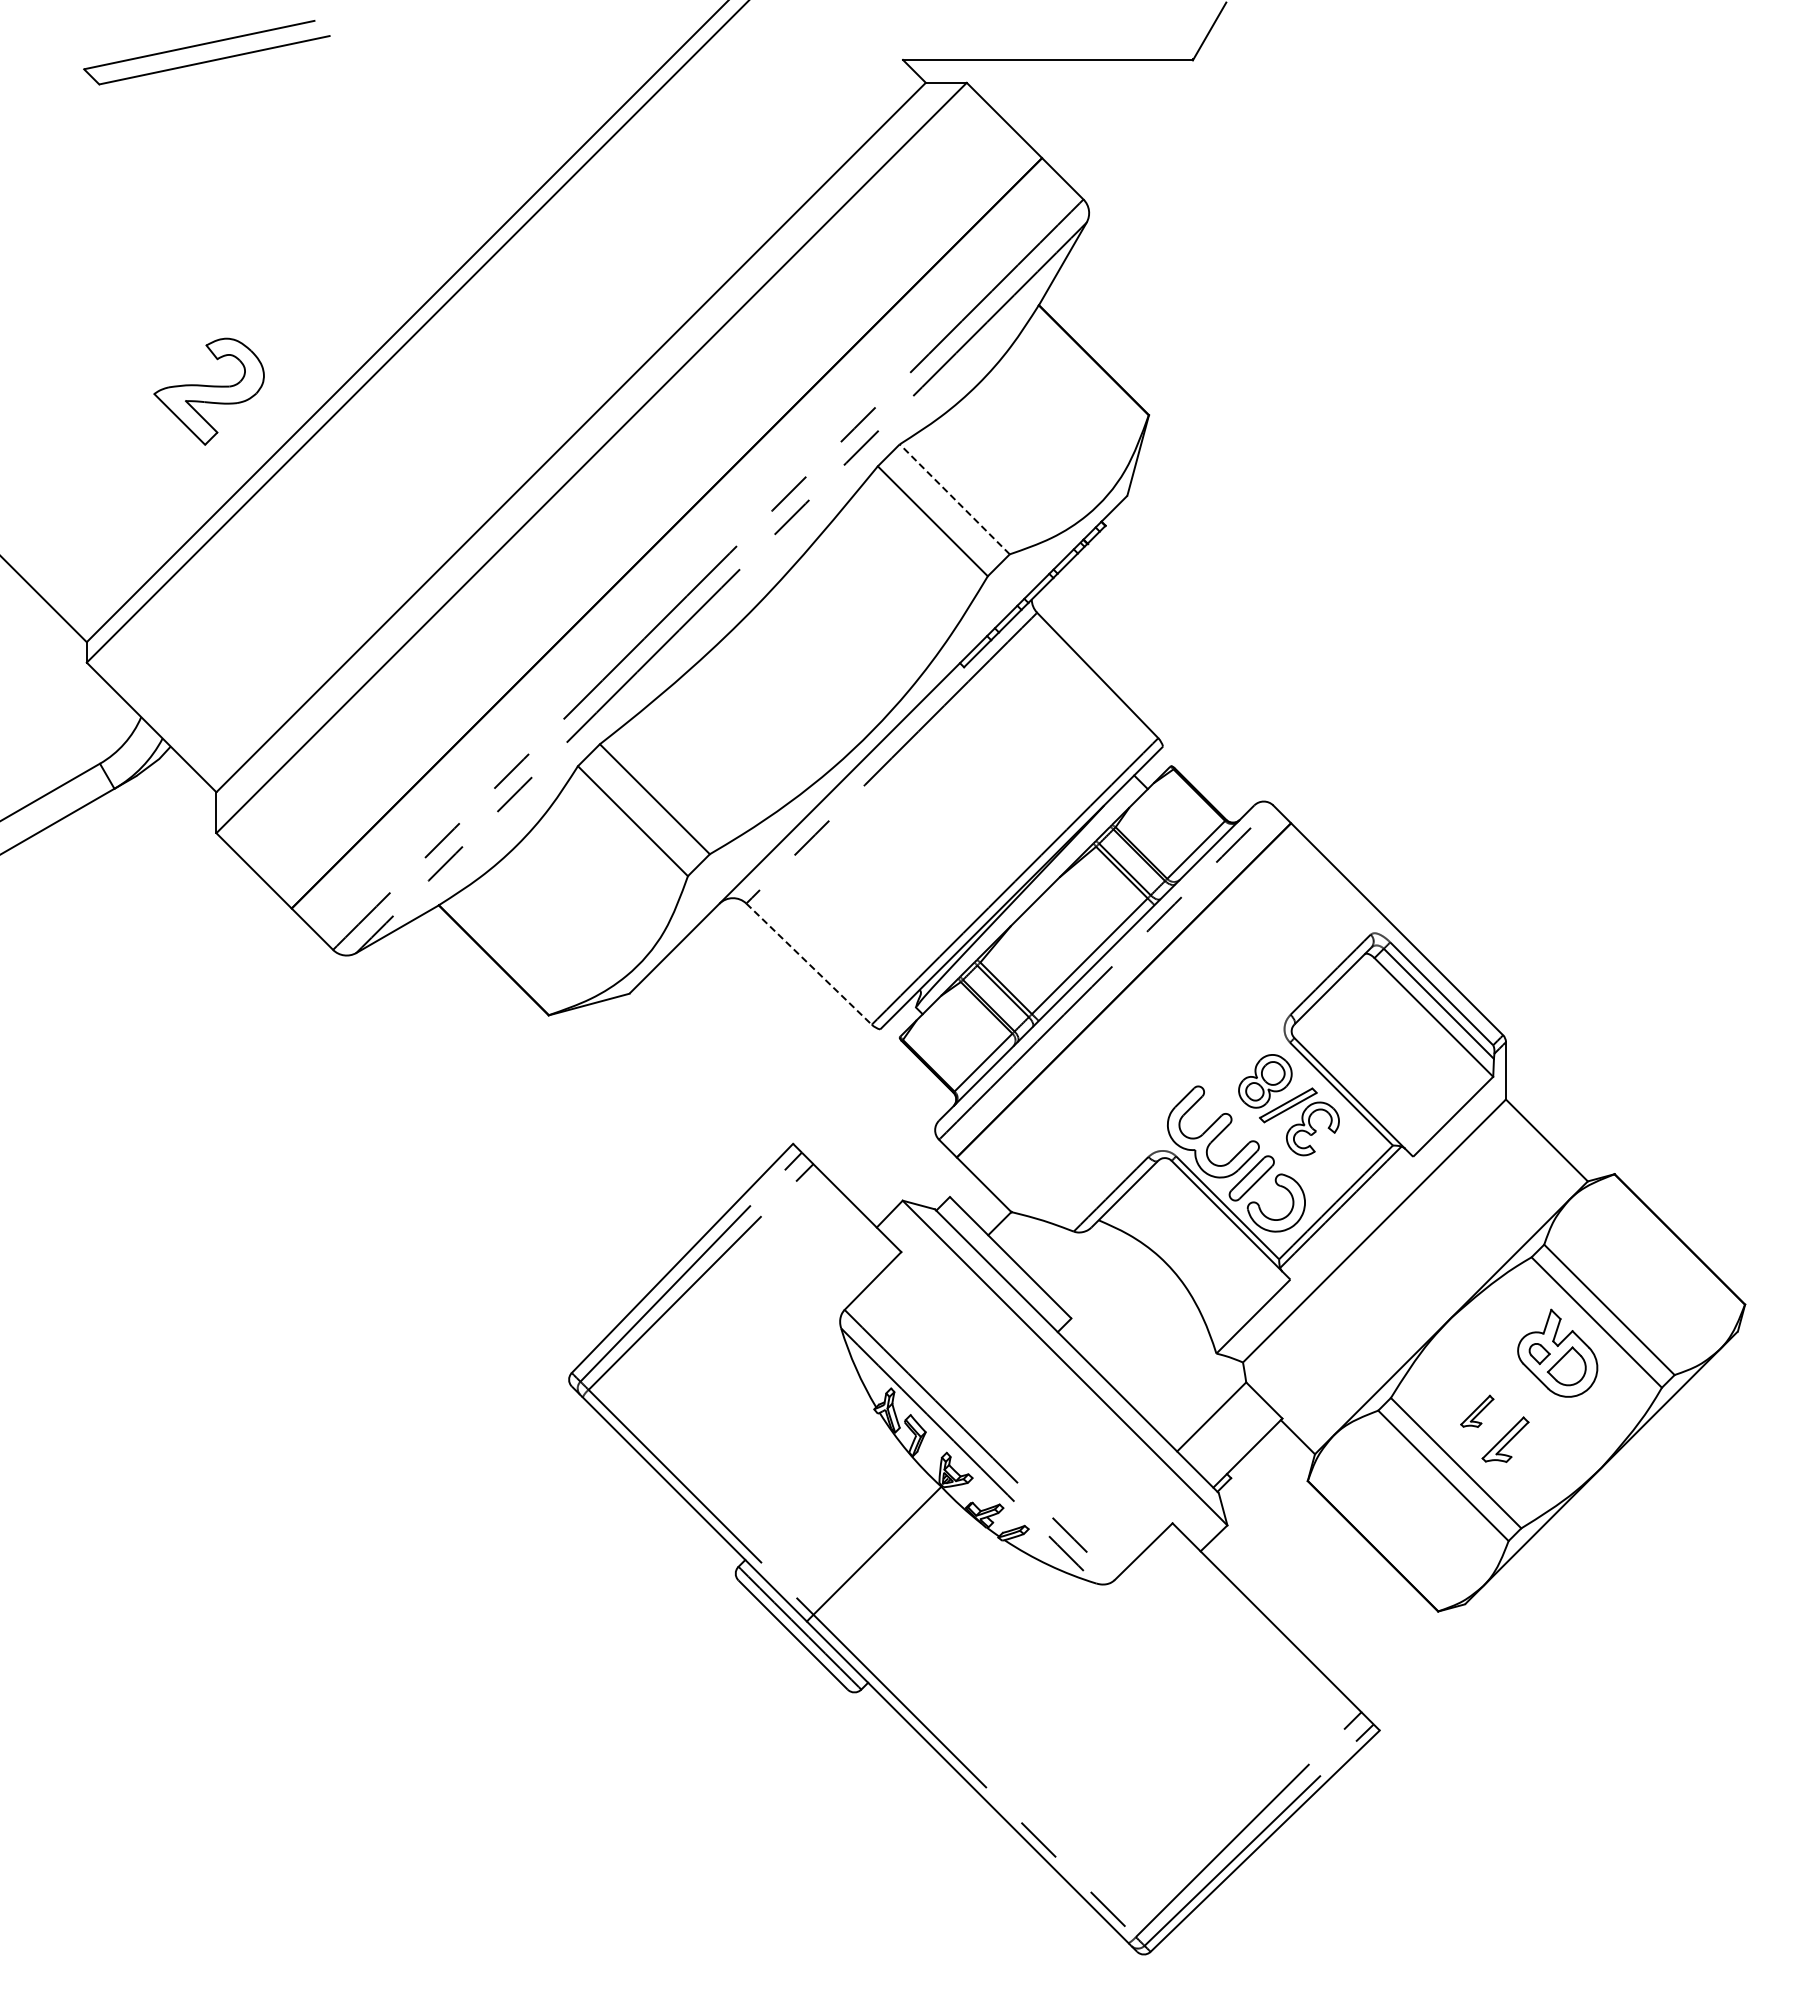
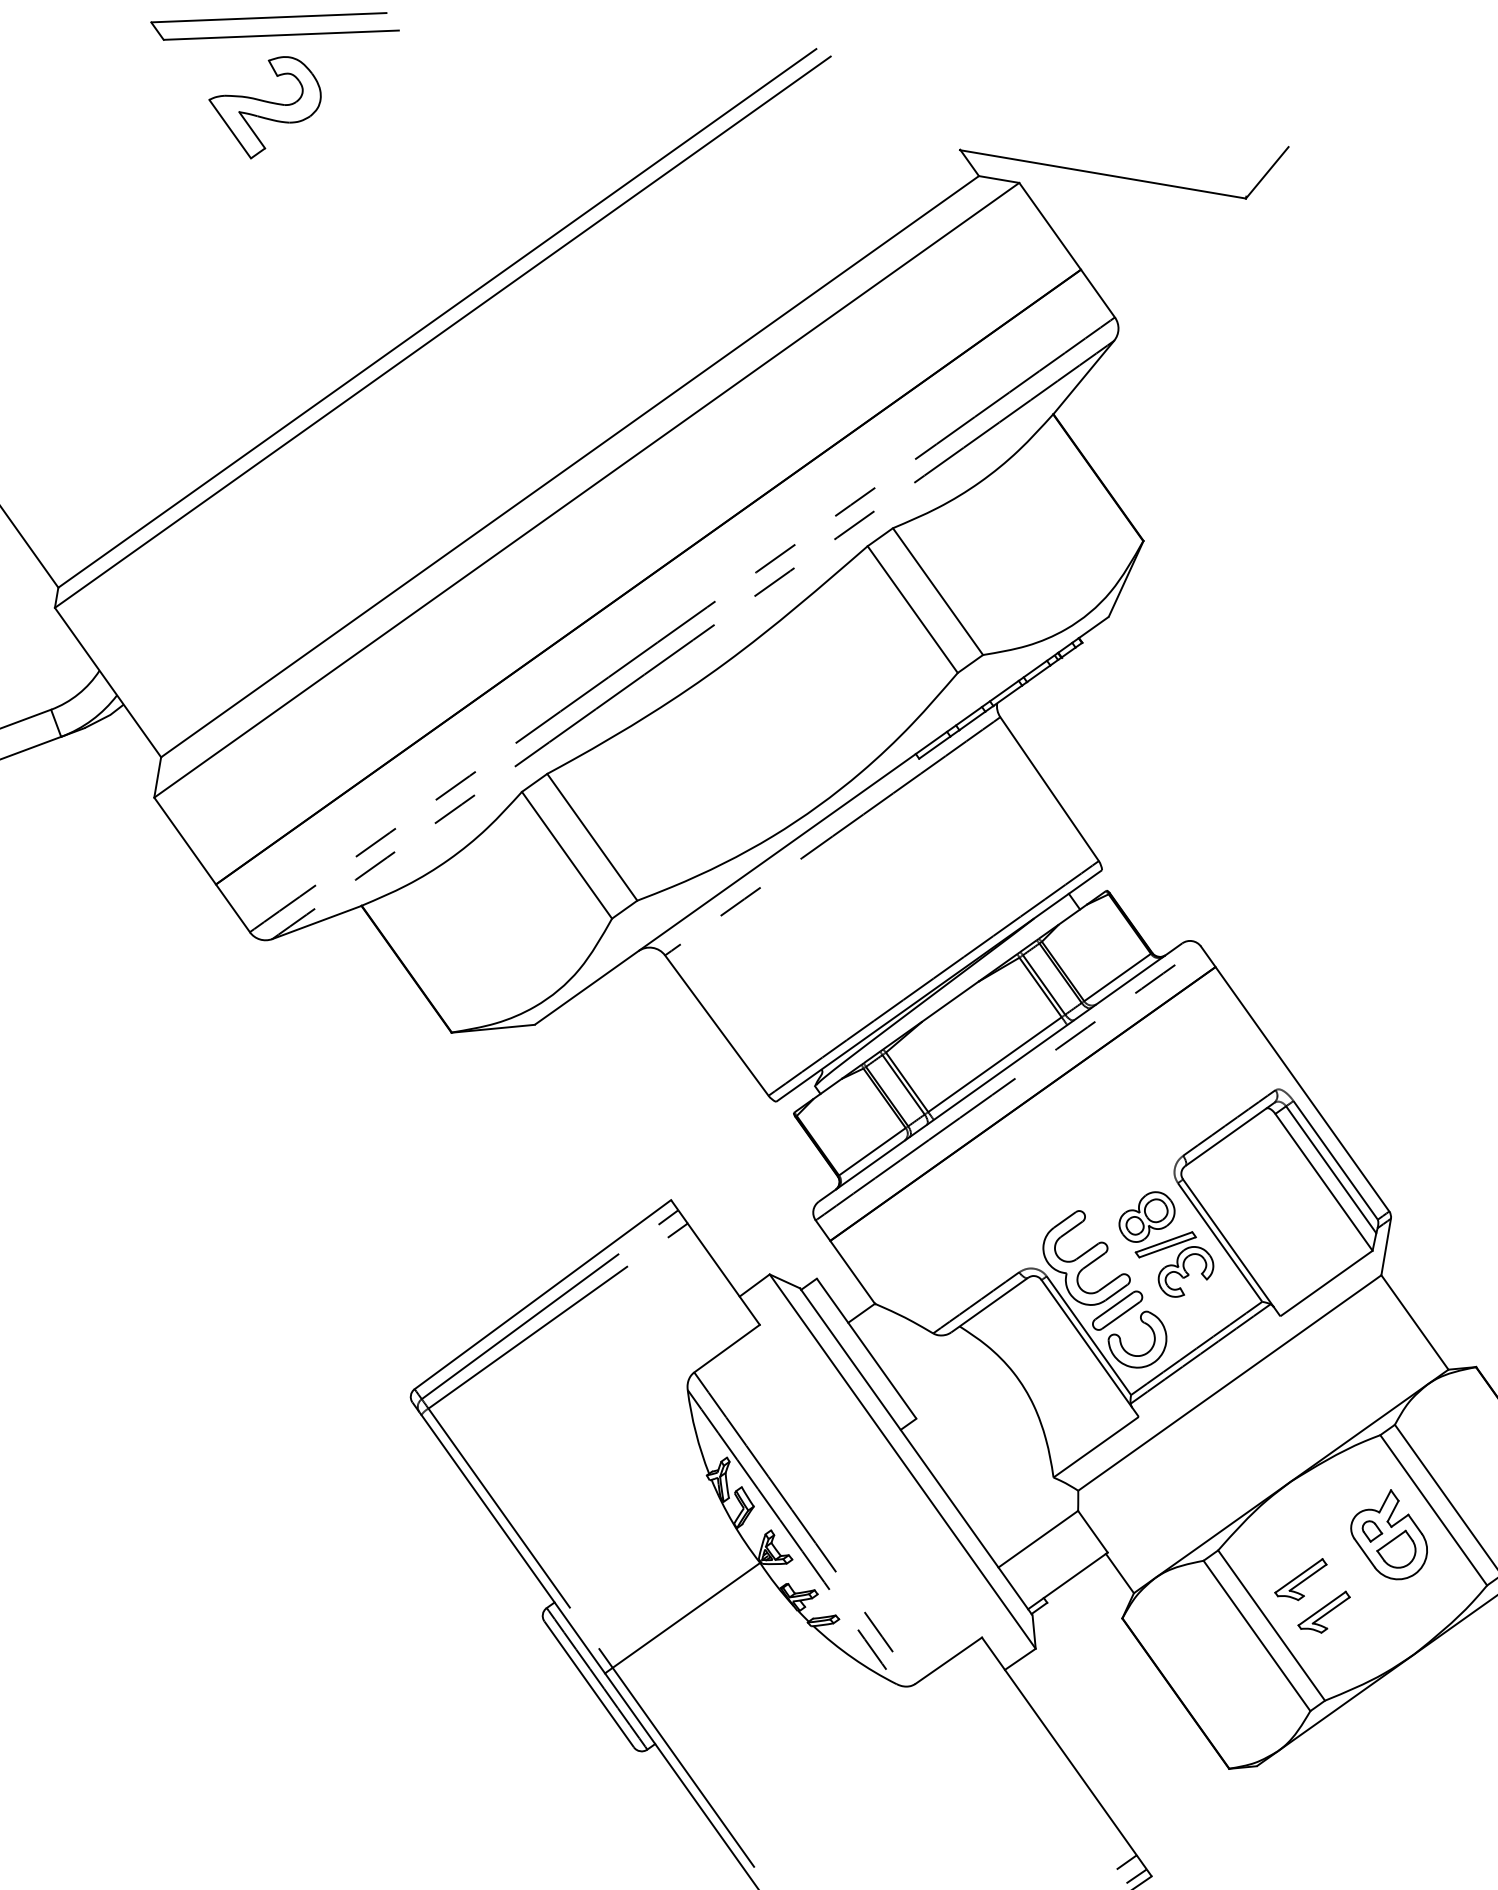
part: (208, 391) -> (263, 106), moved
line: (954, 499) -> (937, 591), dashed -> solid
line: (809, 964) -> (717, 1026), dashed -> solid
part: (1477, 1411) -> (1301, 1578), size x1.43

